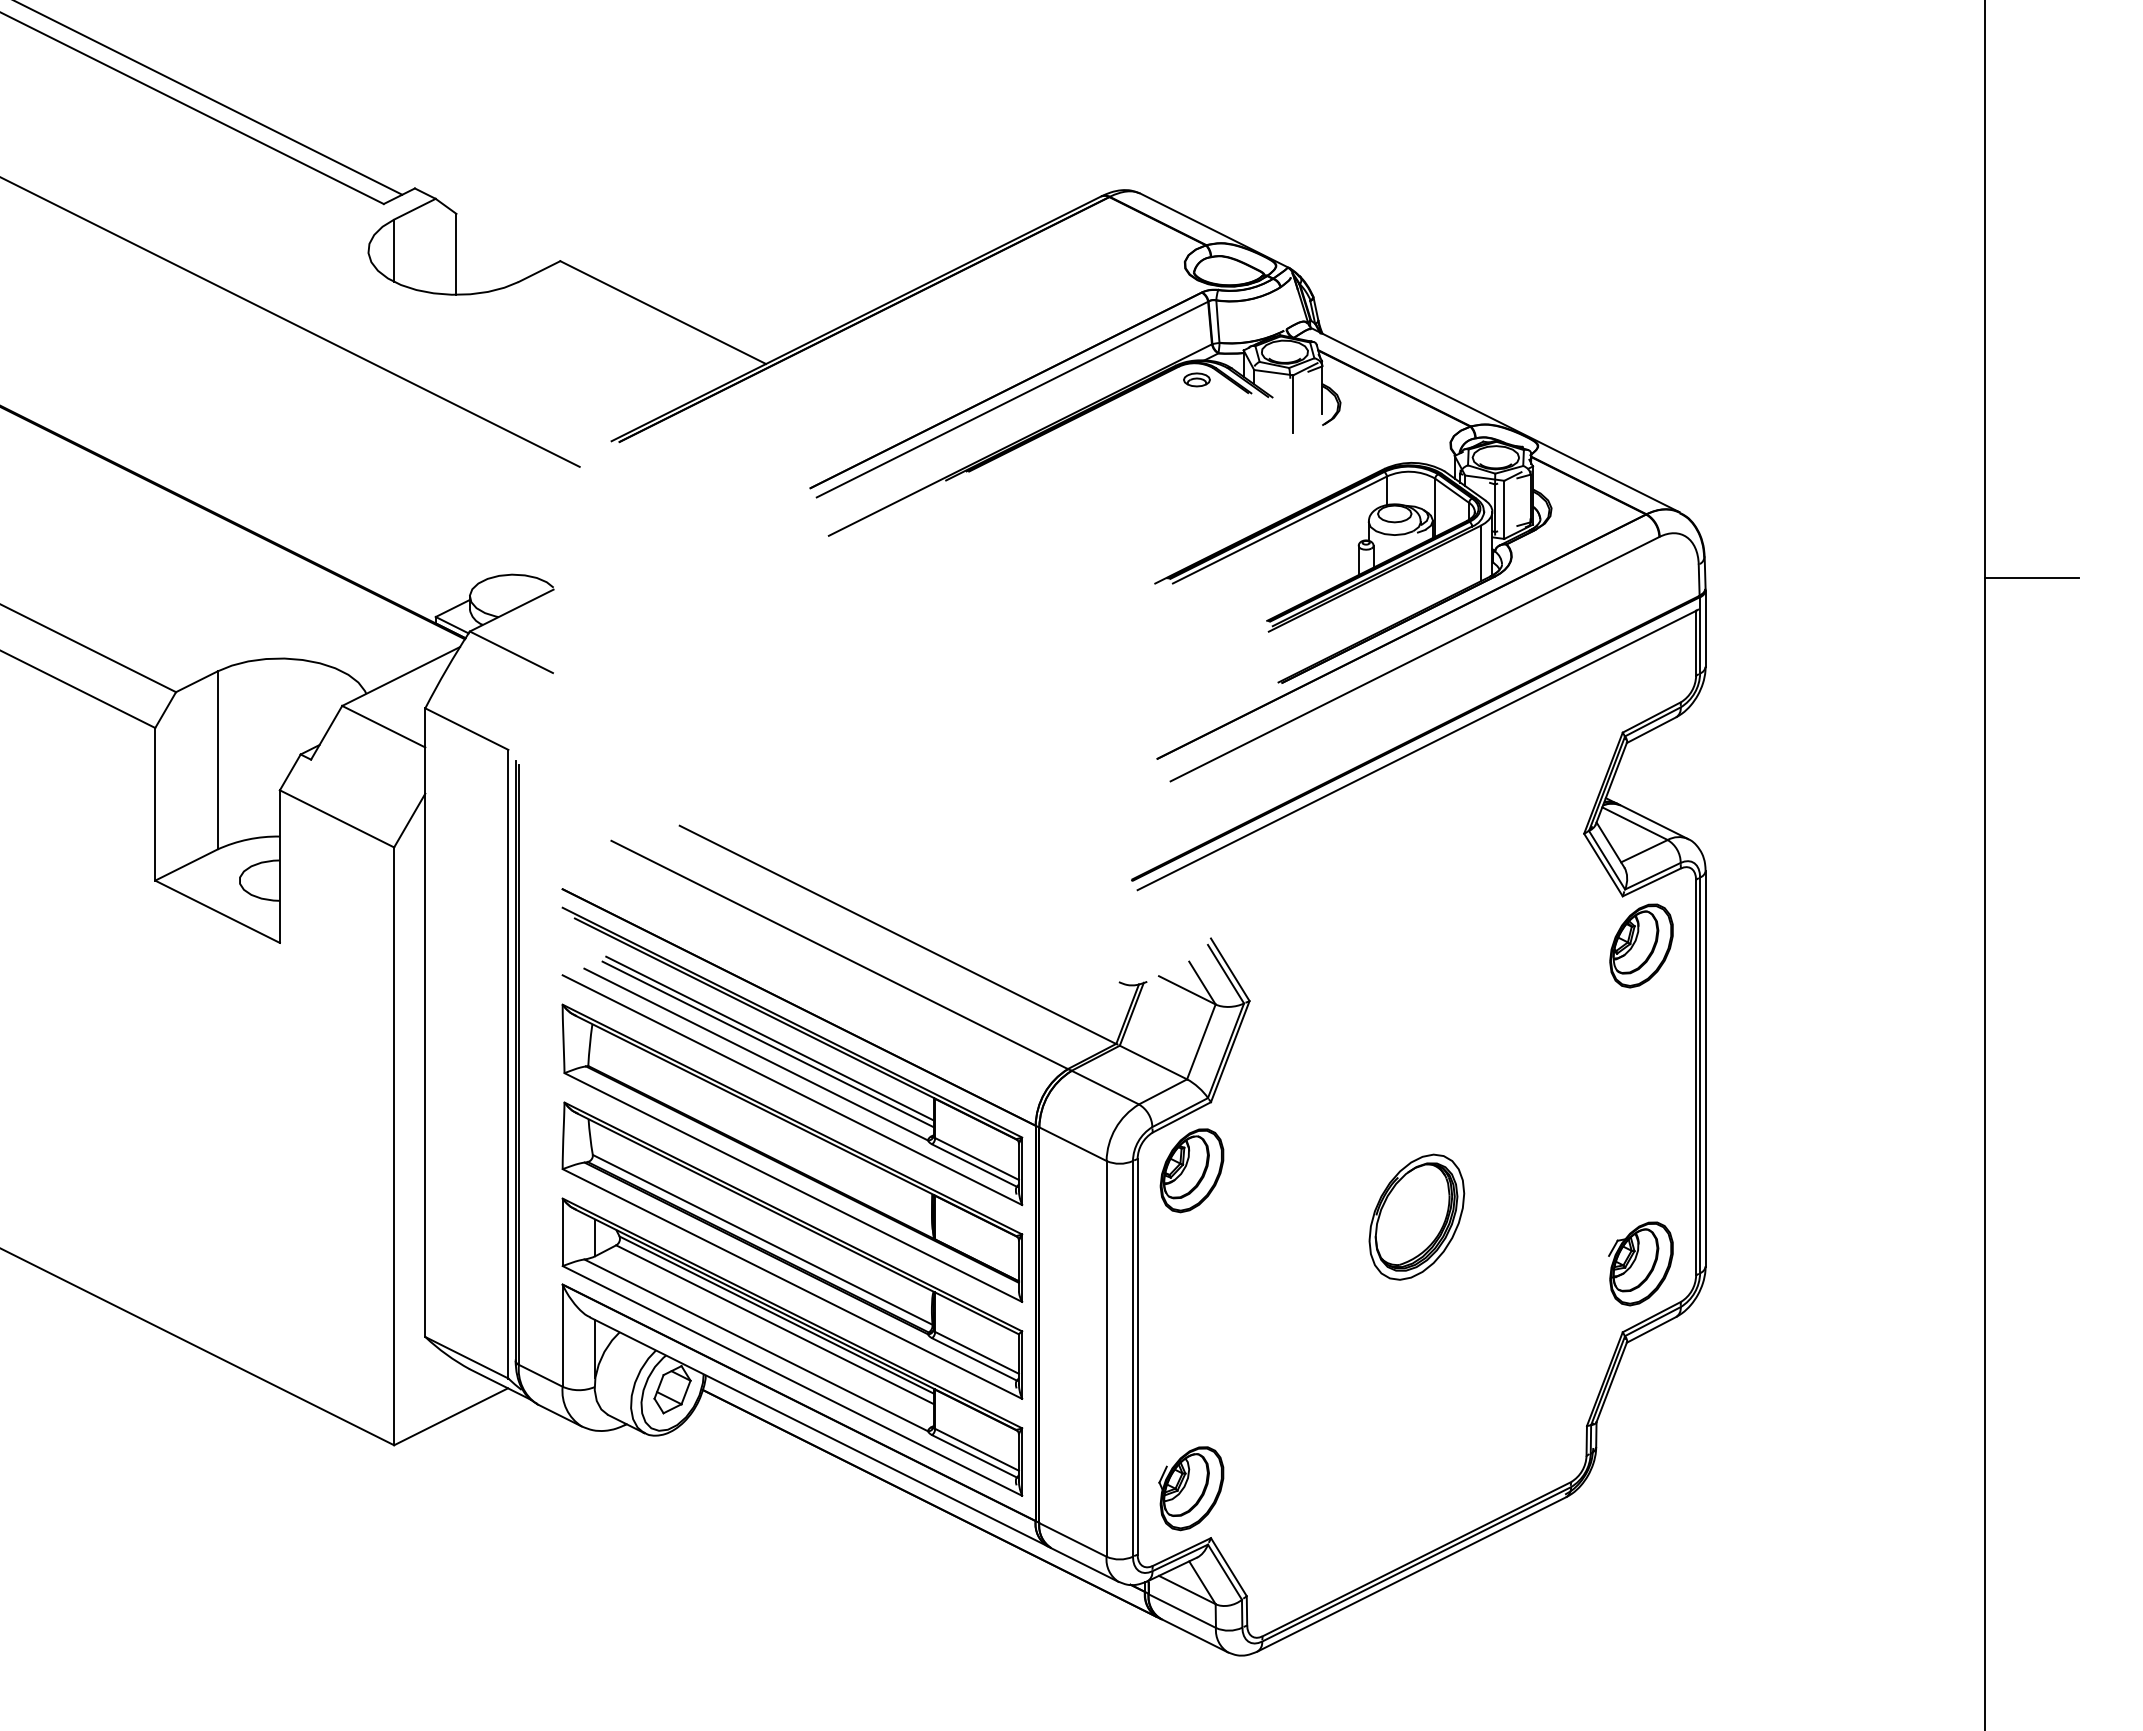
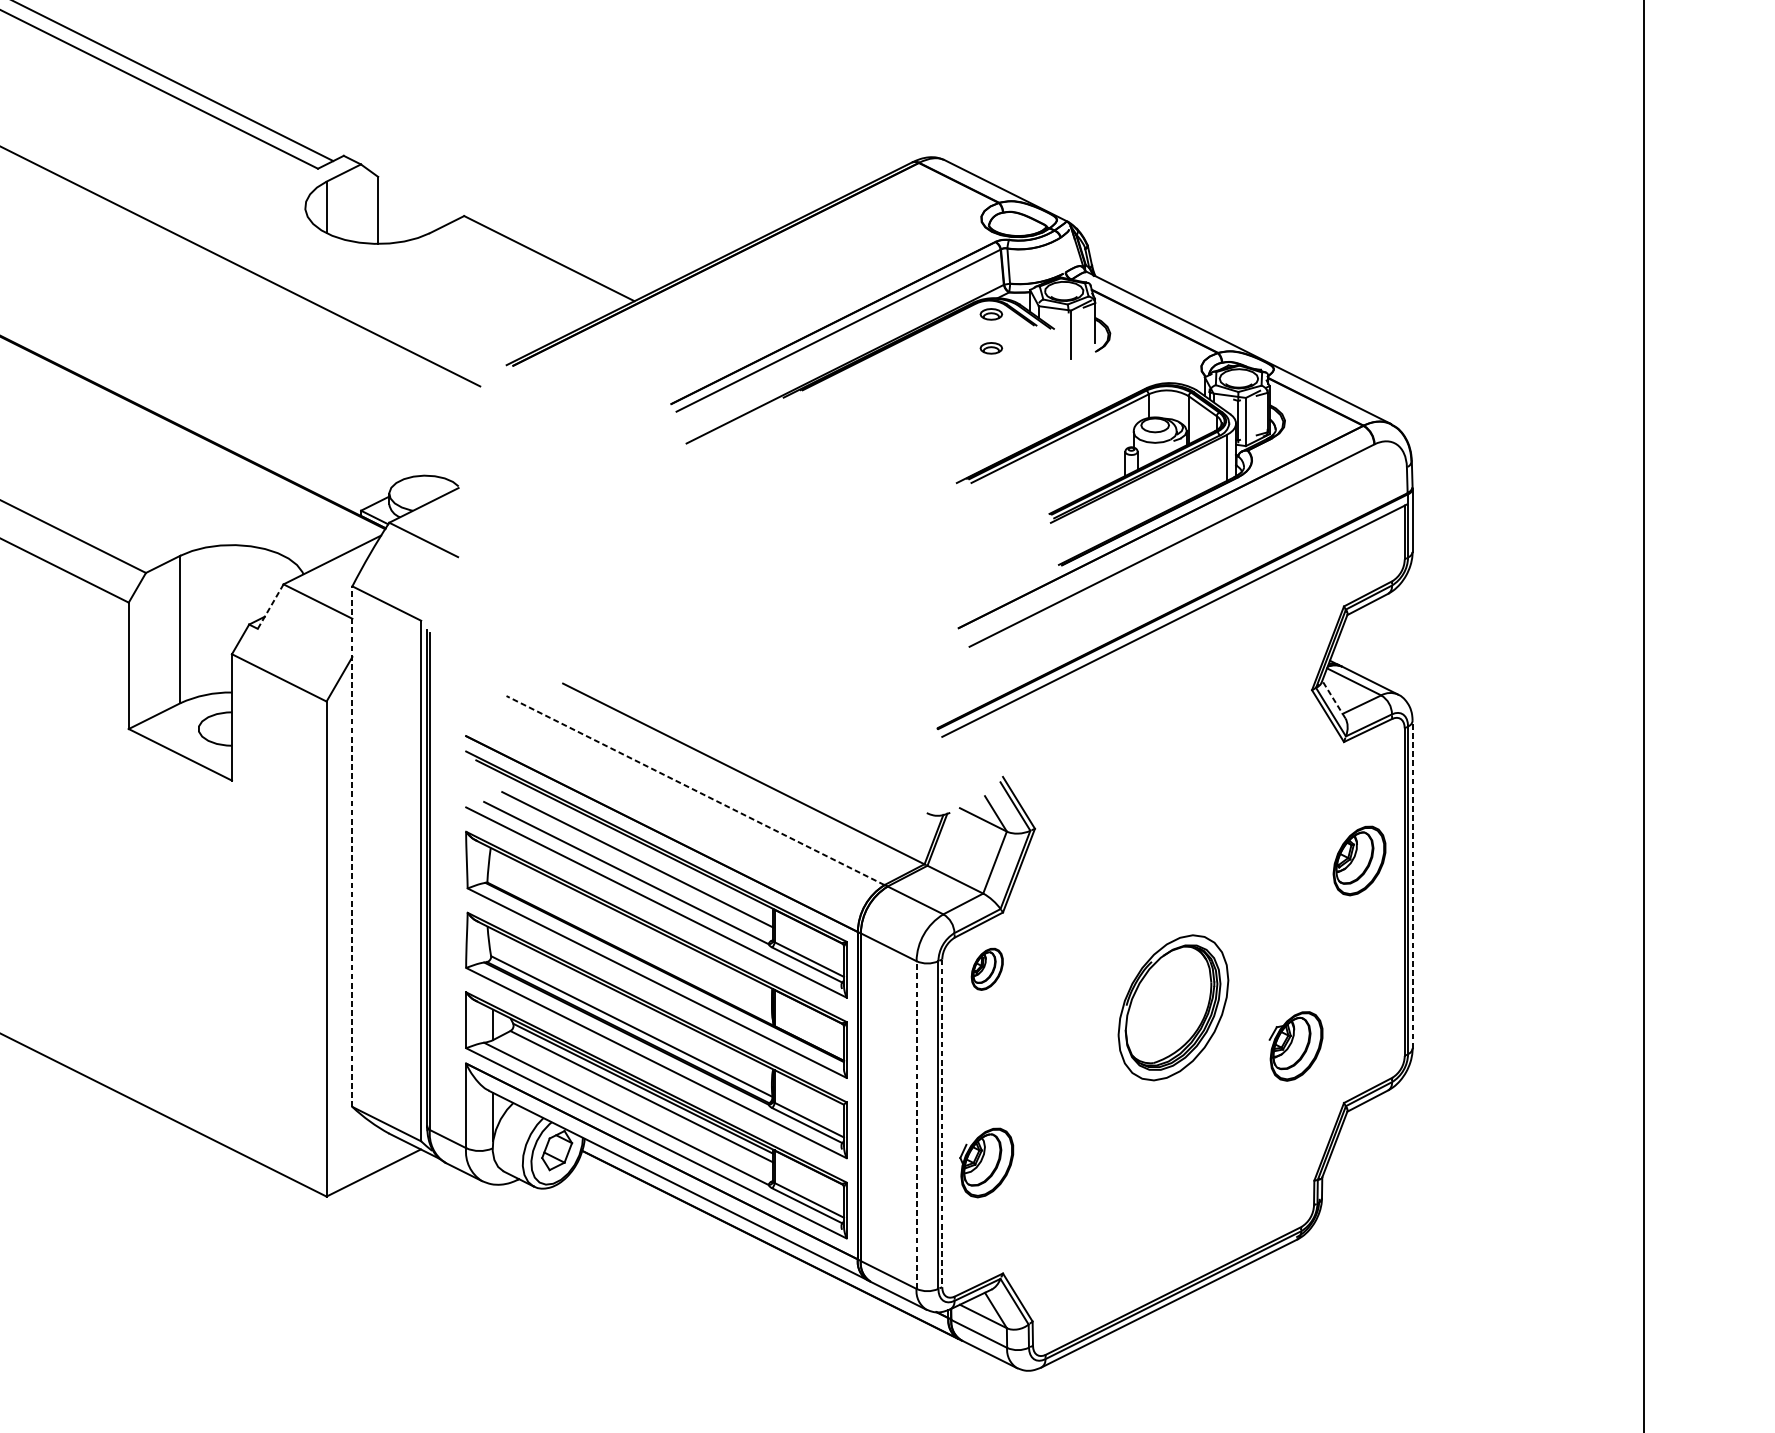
part: (1196, 420) -> (991, 347), added
line: (2031, 578) -> (1682, 478), removed
line: (326, 733) -> (270, 607), solid -> dashed
line: (1610, 845) -> (1333, 699), solid -> dashed
part: (1641, 945) -> (1359, 860), moved
line: (839, 954) -> (695, 790), solid -> dashed
line: (425, 1022) -> (352, 846), solid -> dashed
line: (767, 1044) -> (635, 864), removed
line: (1705, 1068) -> (1412, 884), solid -> dashed
part: (1191, 1170) -> (986, 969), size x0.6
part: (1416, 1216) -> (1173, 1007), size x1.4
part: (1640, 1263) -> (1295, 1046), moved
line: (1137, 1356) -> (942, 1123), solid -> dashed
line: (1106, 1358) -> (916, 1124), solid -> dashed
part: (1191, 1488) -> (986, 1162), moved

